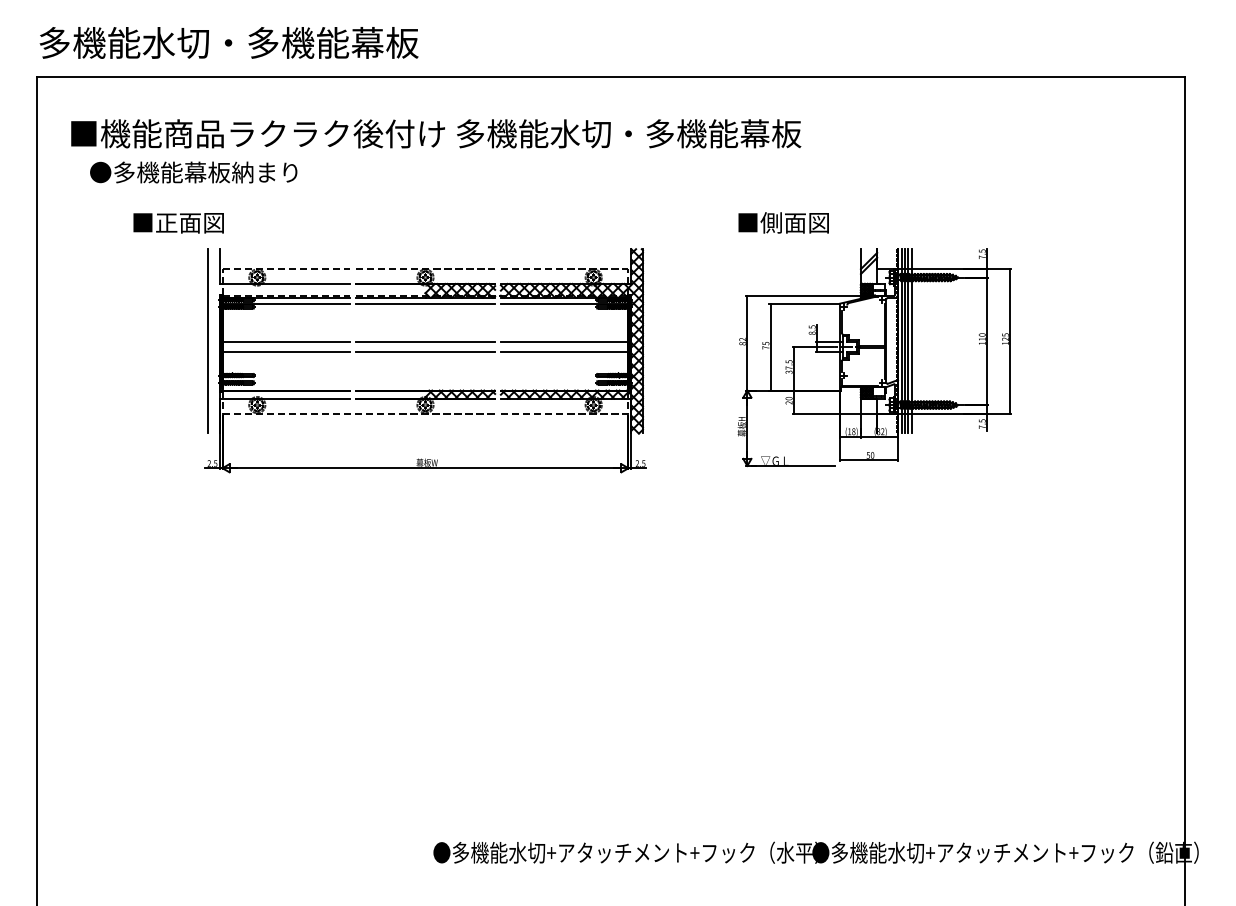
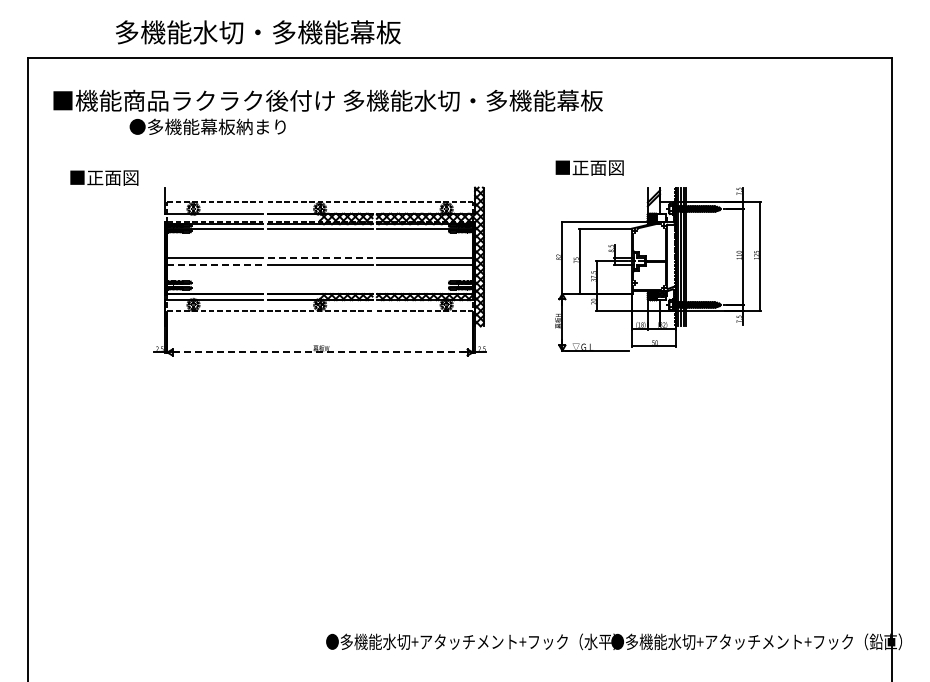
text: (229, 43) -> (258, 32), moved
text: (193, 171) -> (207, 126), moved
text: (178, 222) -> (104, 177), moved
text: (771, 222) -> (580, 167), ■側面図 -> ■正面図
line: (208, 340) -> (156, 256), removed
line: (426, 342) -> (320, 257), solid -> dashed
line: (286, 352) -> (215, 265), solid -> dashed
line: (426, 468) -> (320, 352), solid -> dashed

